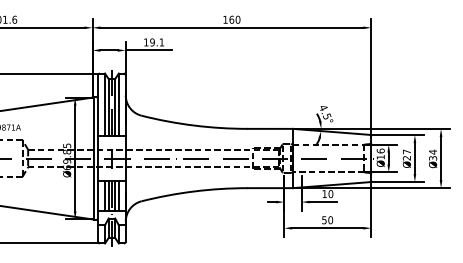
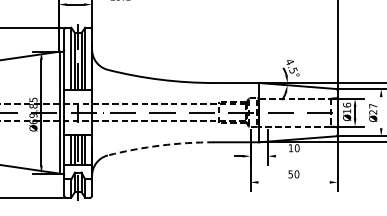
line: (148, 50) -> (114, 4), removed
line: (414, 158) -> (380, 112), removed
arc: (194, 191) -> (160, 145), solid -> dashed
line: (322, 202) -> (288, 156), removed
line: (327, 228) -> (293, 182), removed

